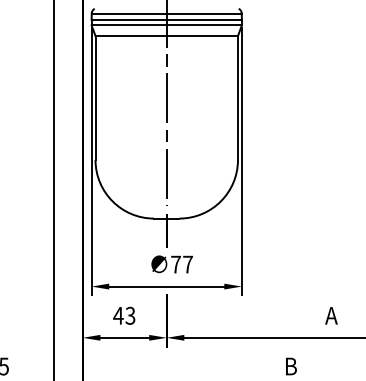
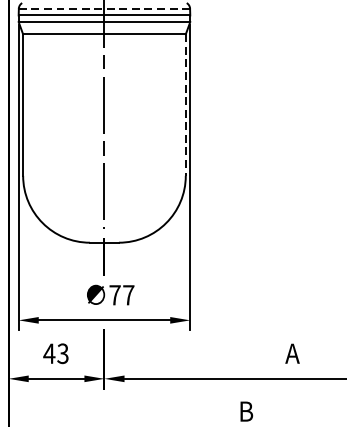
line: (166, 13) -> (104, 8), solid -> dashed
line: (237, 98) -> (185, 105), solid -> dashed

